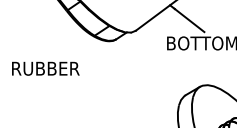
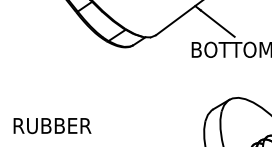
text: (45, 69) -> (52, 126), moved

